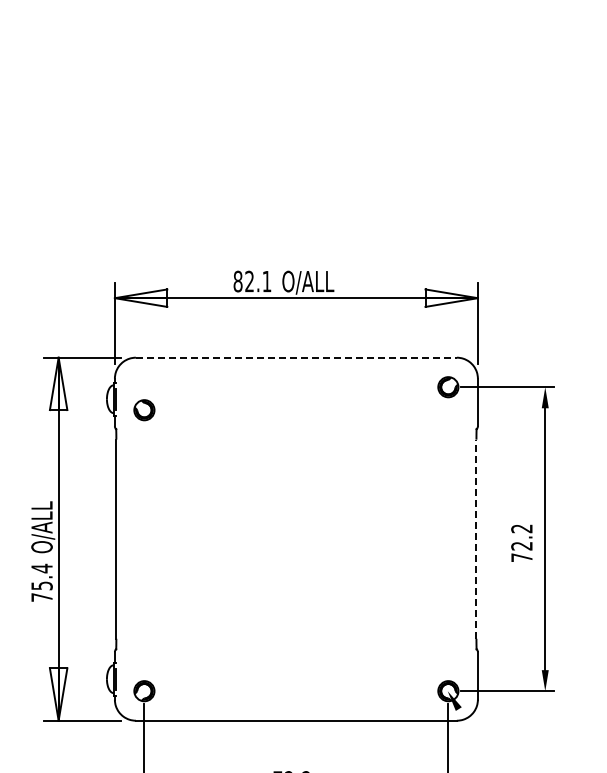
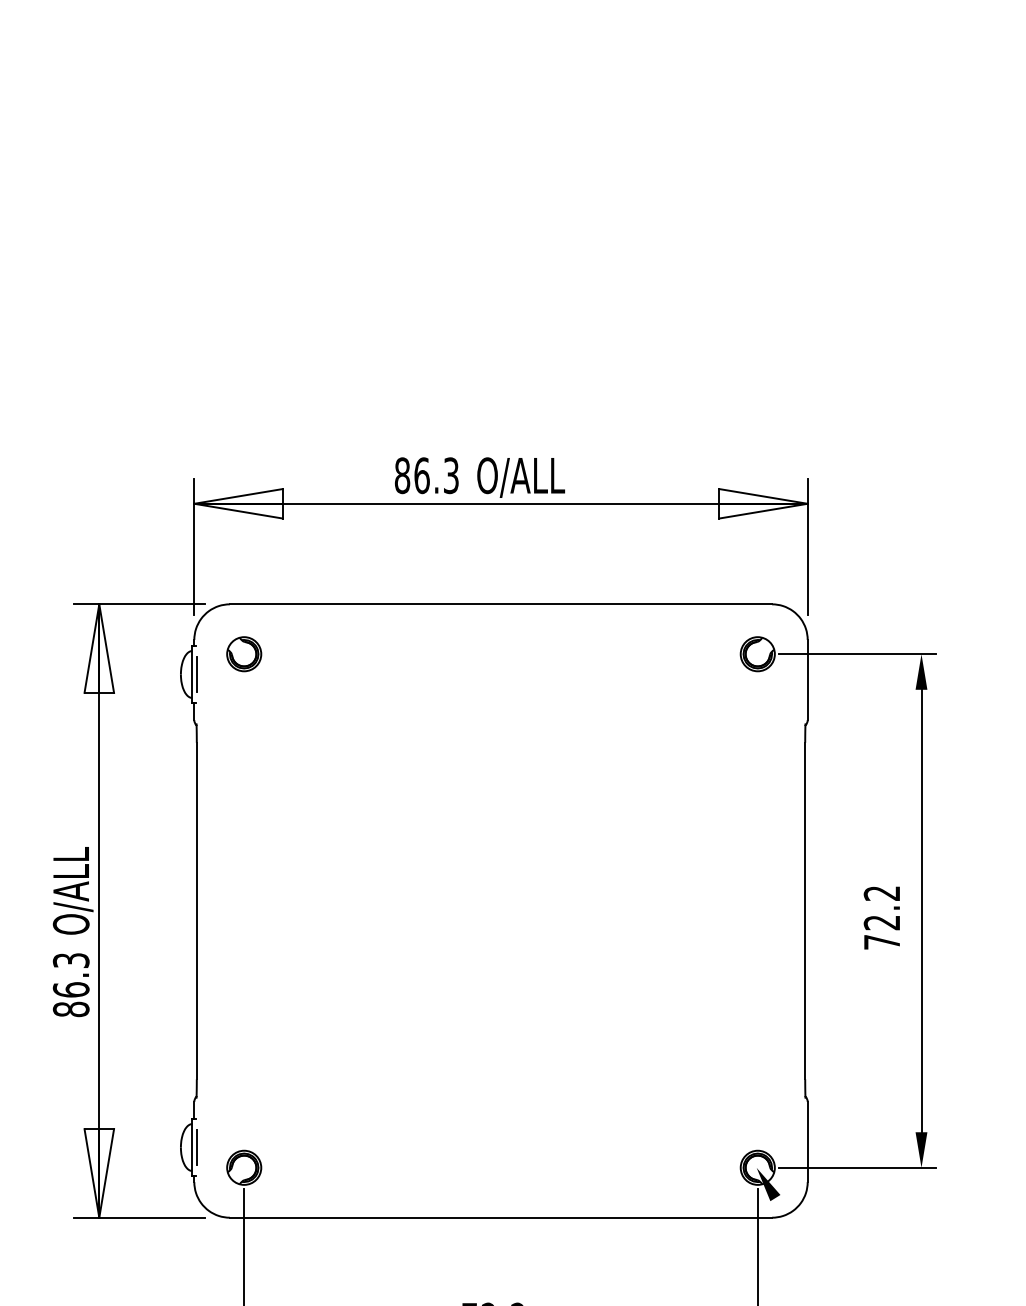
text: (258, 281) -> (436, 475), 82.1 -> 86.3
line: (296, 357) -> (501, 604), dashed -> solid
part: (144, 410) -> (244, 654), moved
line: (476, 539) -> (805, 911), dashed -> solid
text: (41, 582) -> (70, 984), 75.4 -> 86.3

